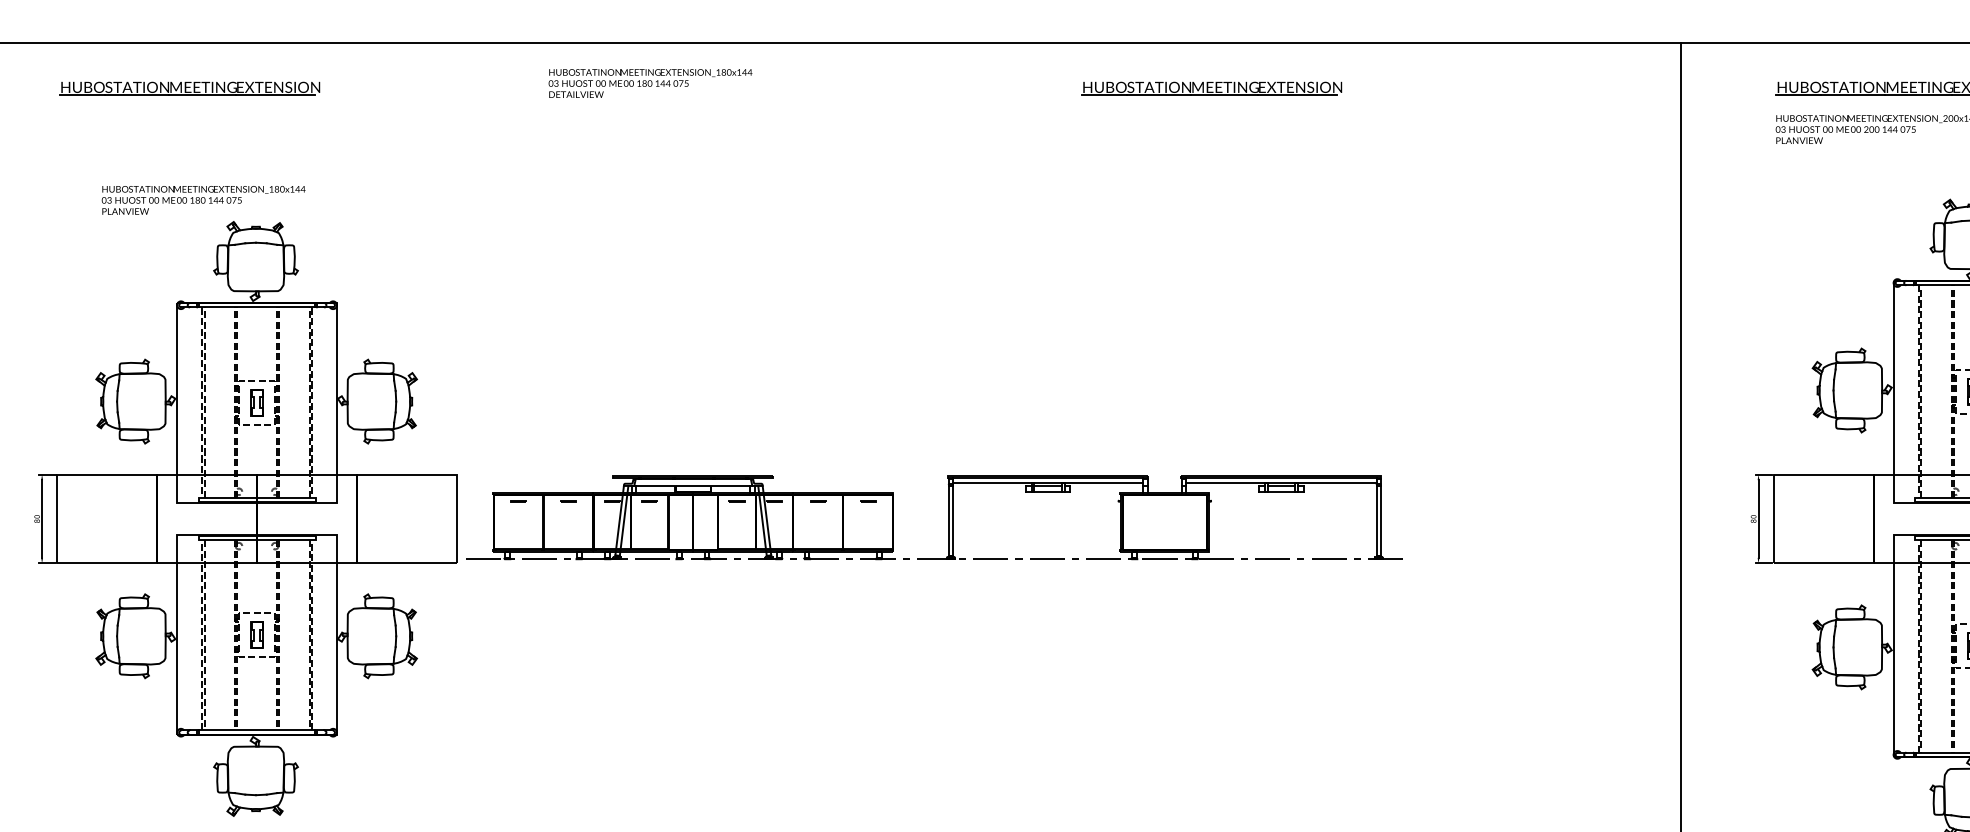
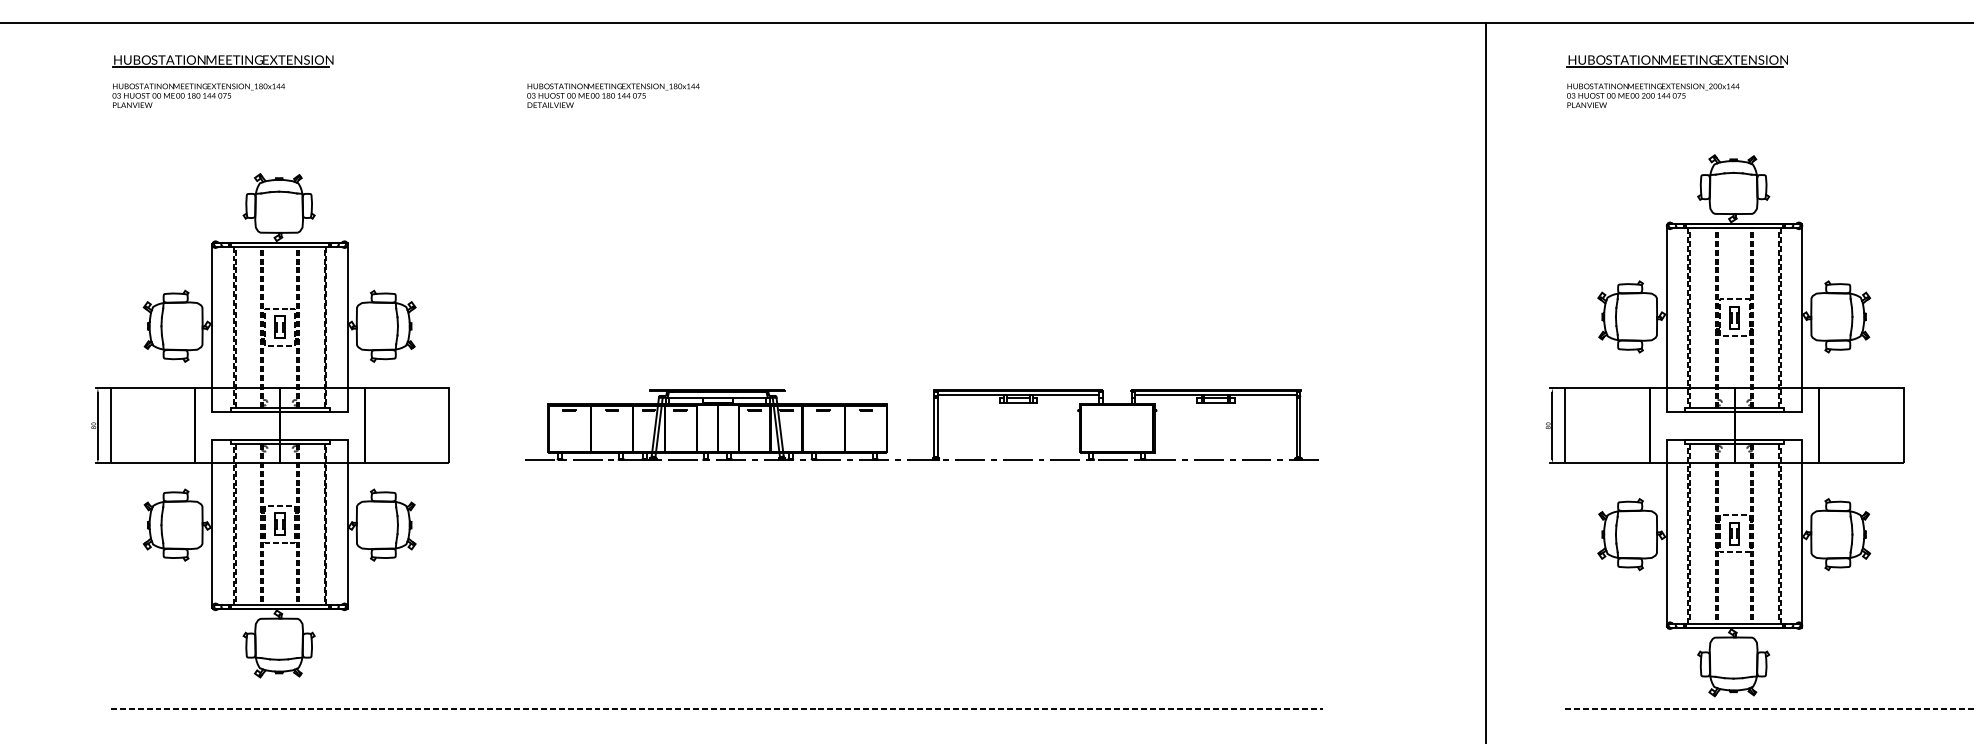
text: (650, 83) -> (613, 95), moved
part: (1211, 89) -> (1088, 61), removed
text: (203, 200) -> (198, 95), moved
part: (947, 517) -> (933, 424), moved

